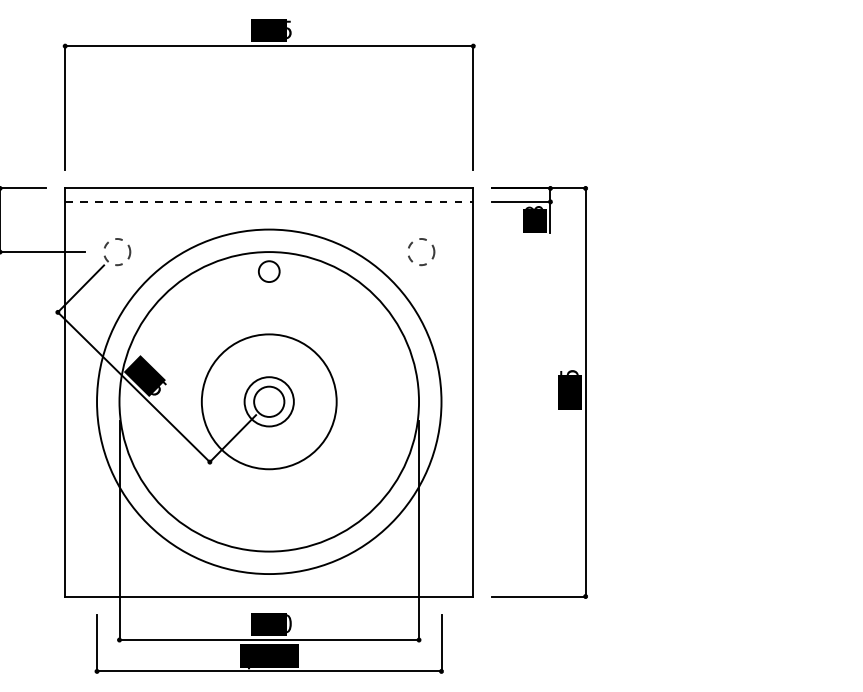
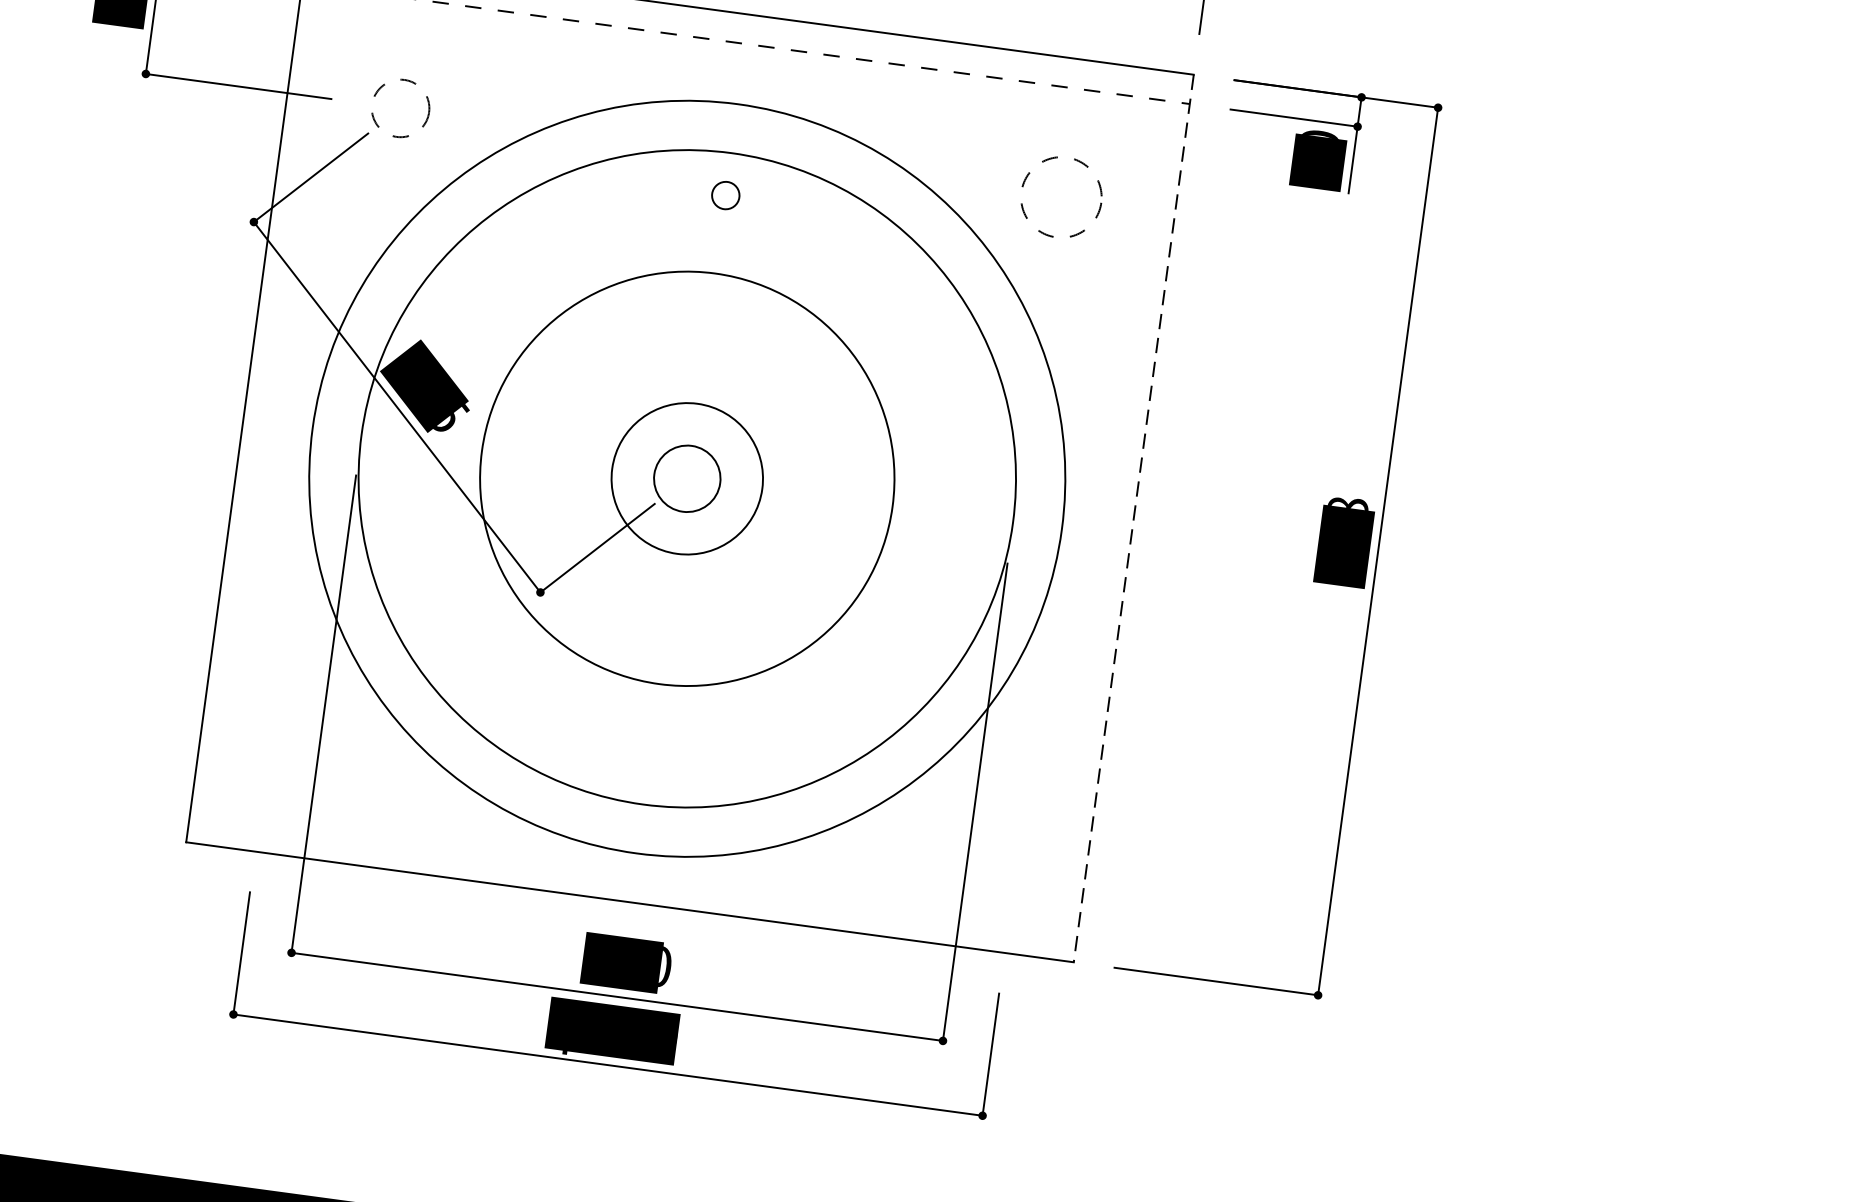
text: (533, 207) -> (1319, 133), 18 -> 10
circle: (421, 252) -> (1062, 198), size x1.4
circle: (269, 271) -> (726, 195), size x0.6
text: (569, 372) -> (1348, 503), 545 -> 678
line: (473, 392) -> (1134, 518), solid -> dashed
circle: (268, 401) -> (685, 477), size x1.4
circle: (268, 401) -> (685, 477), size x1.4

